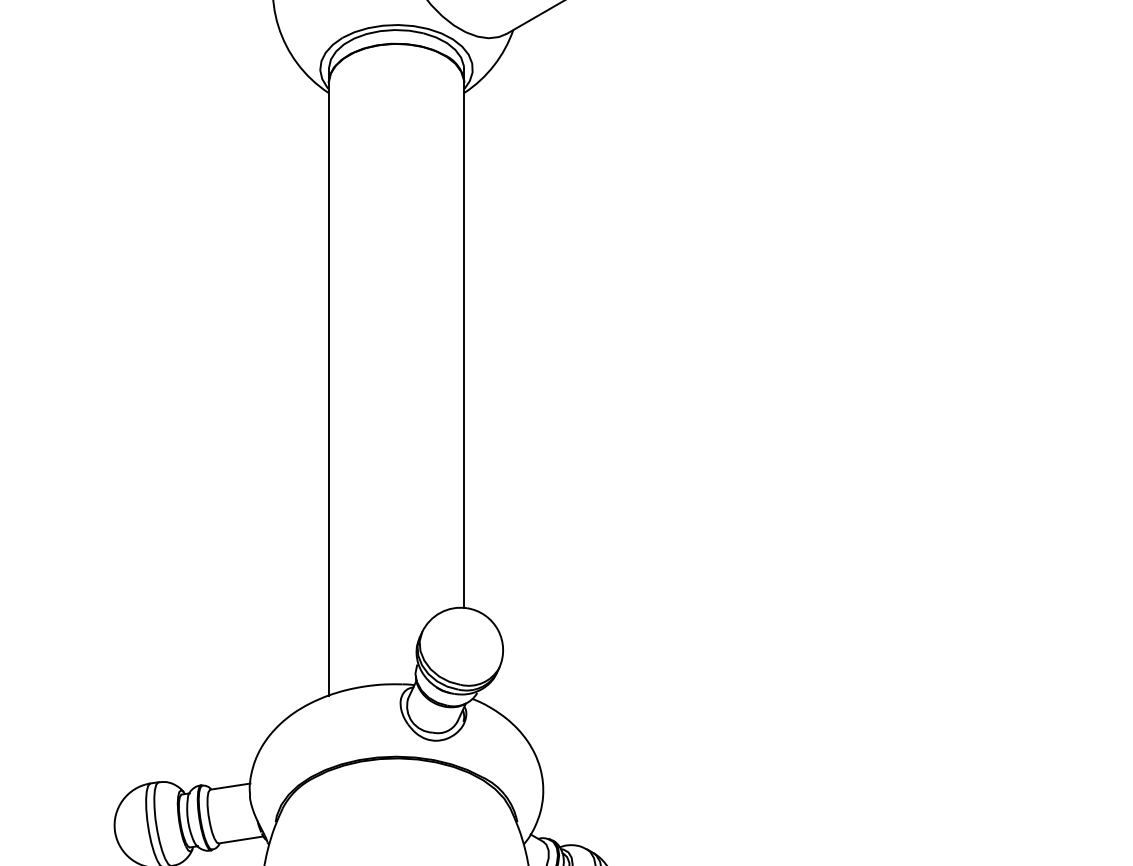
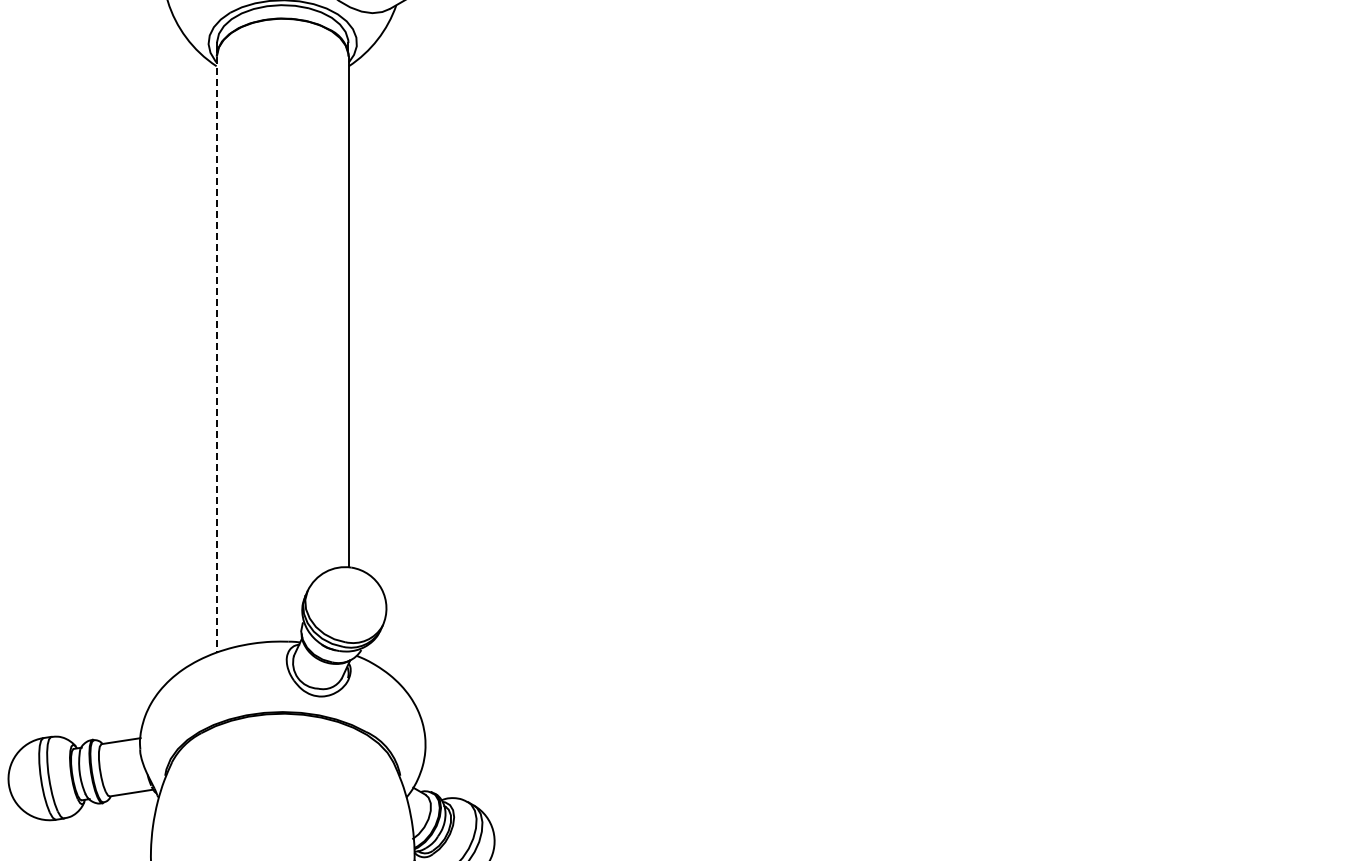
line: (328, 390) -> (216, 355), solid -> dashed

